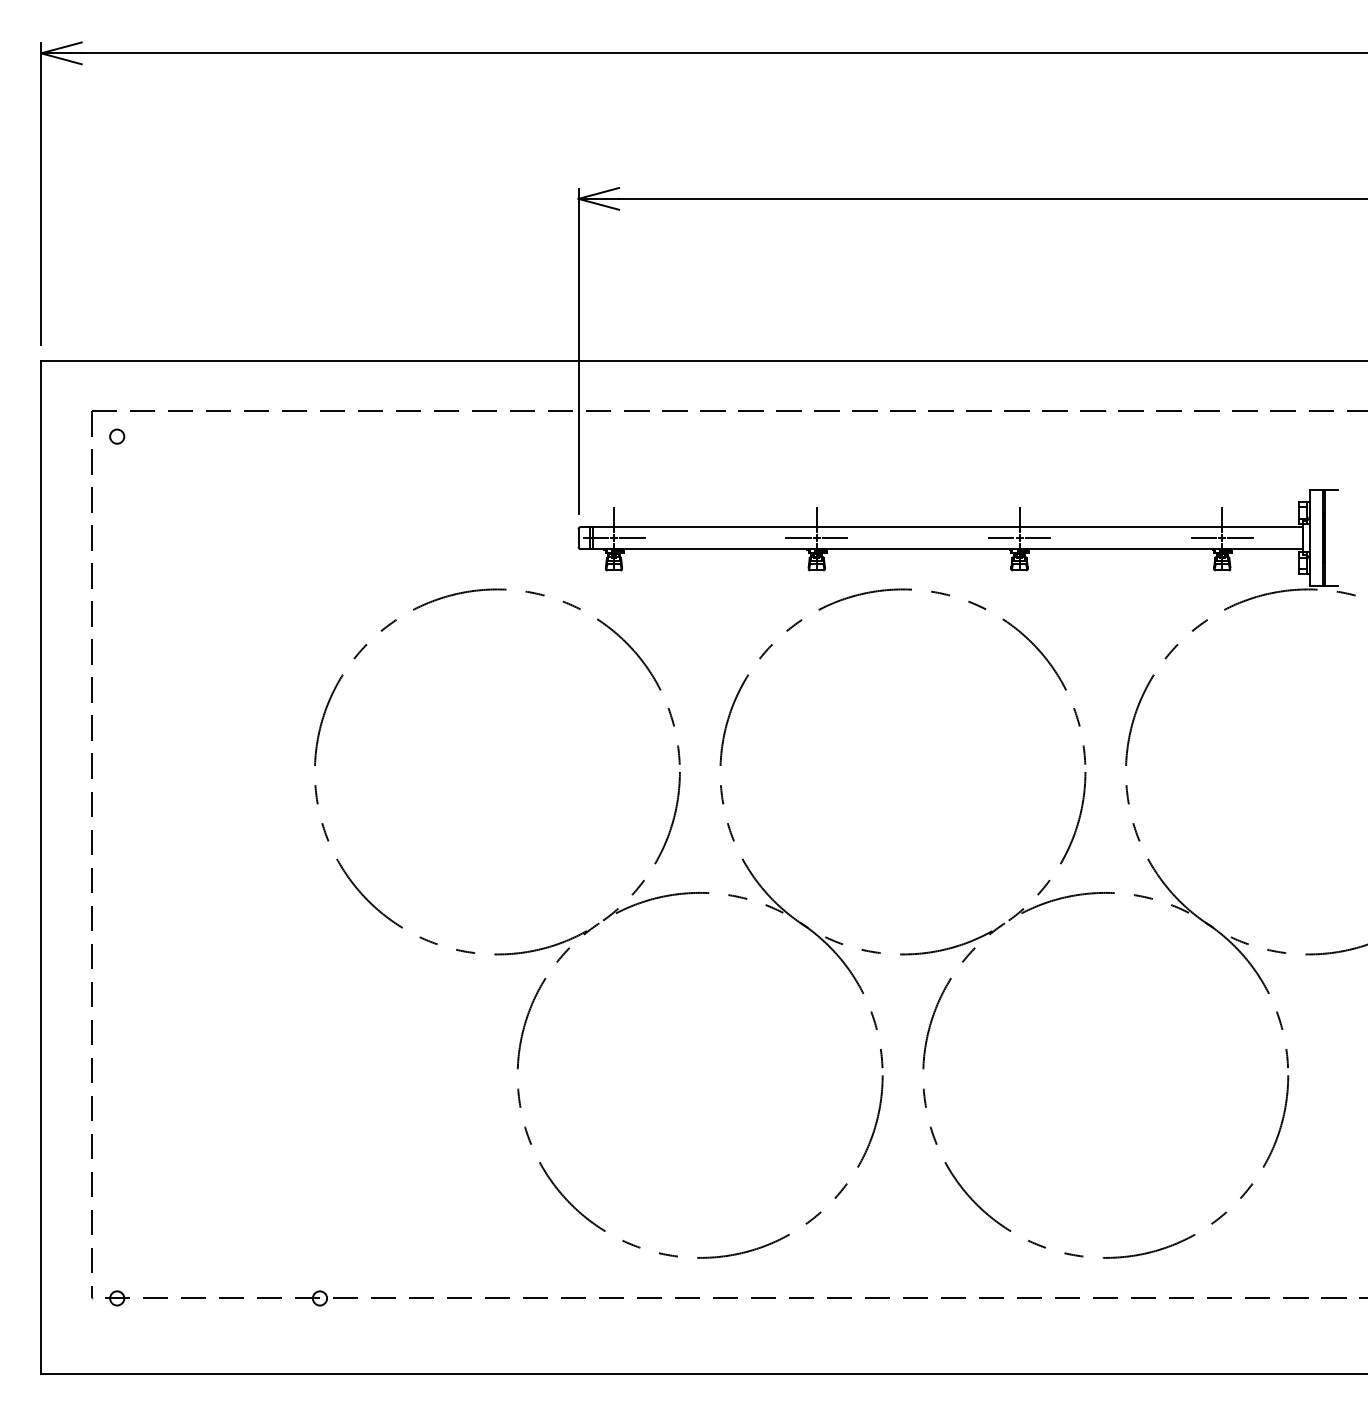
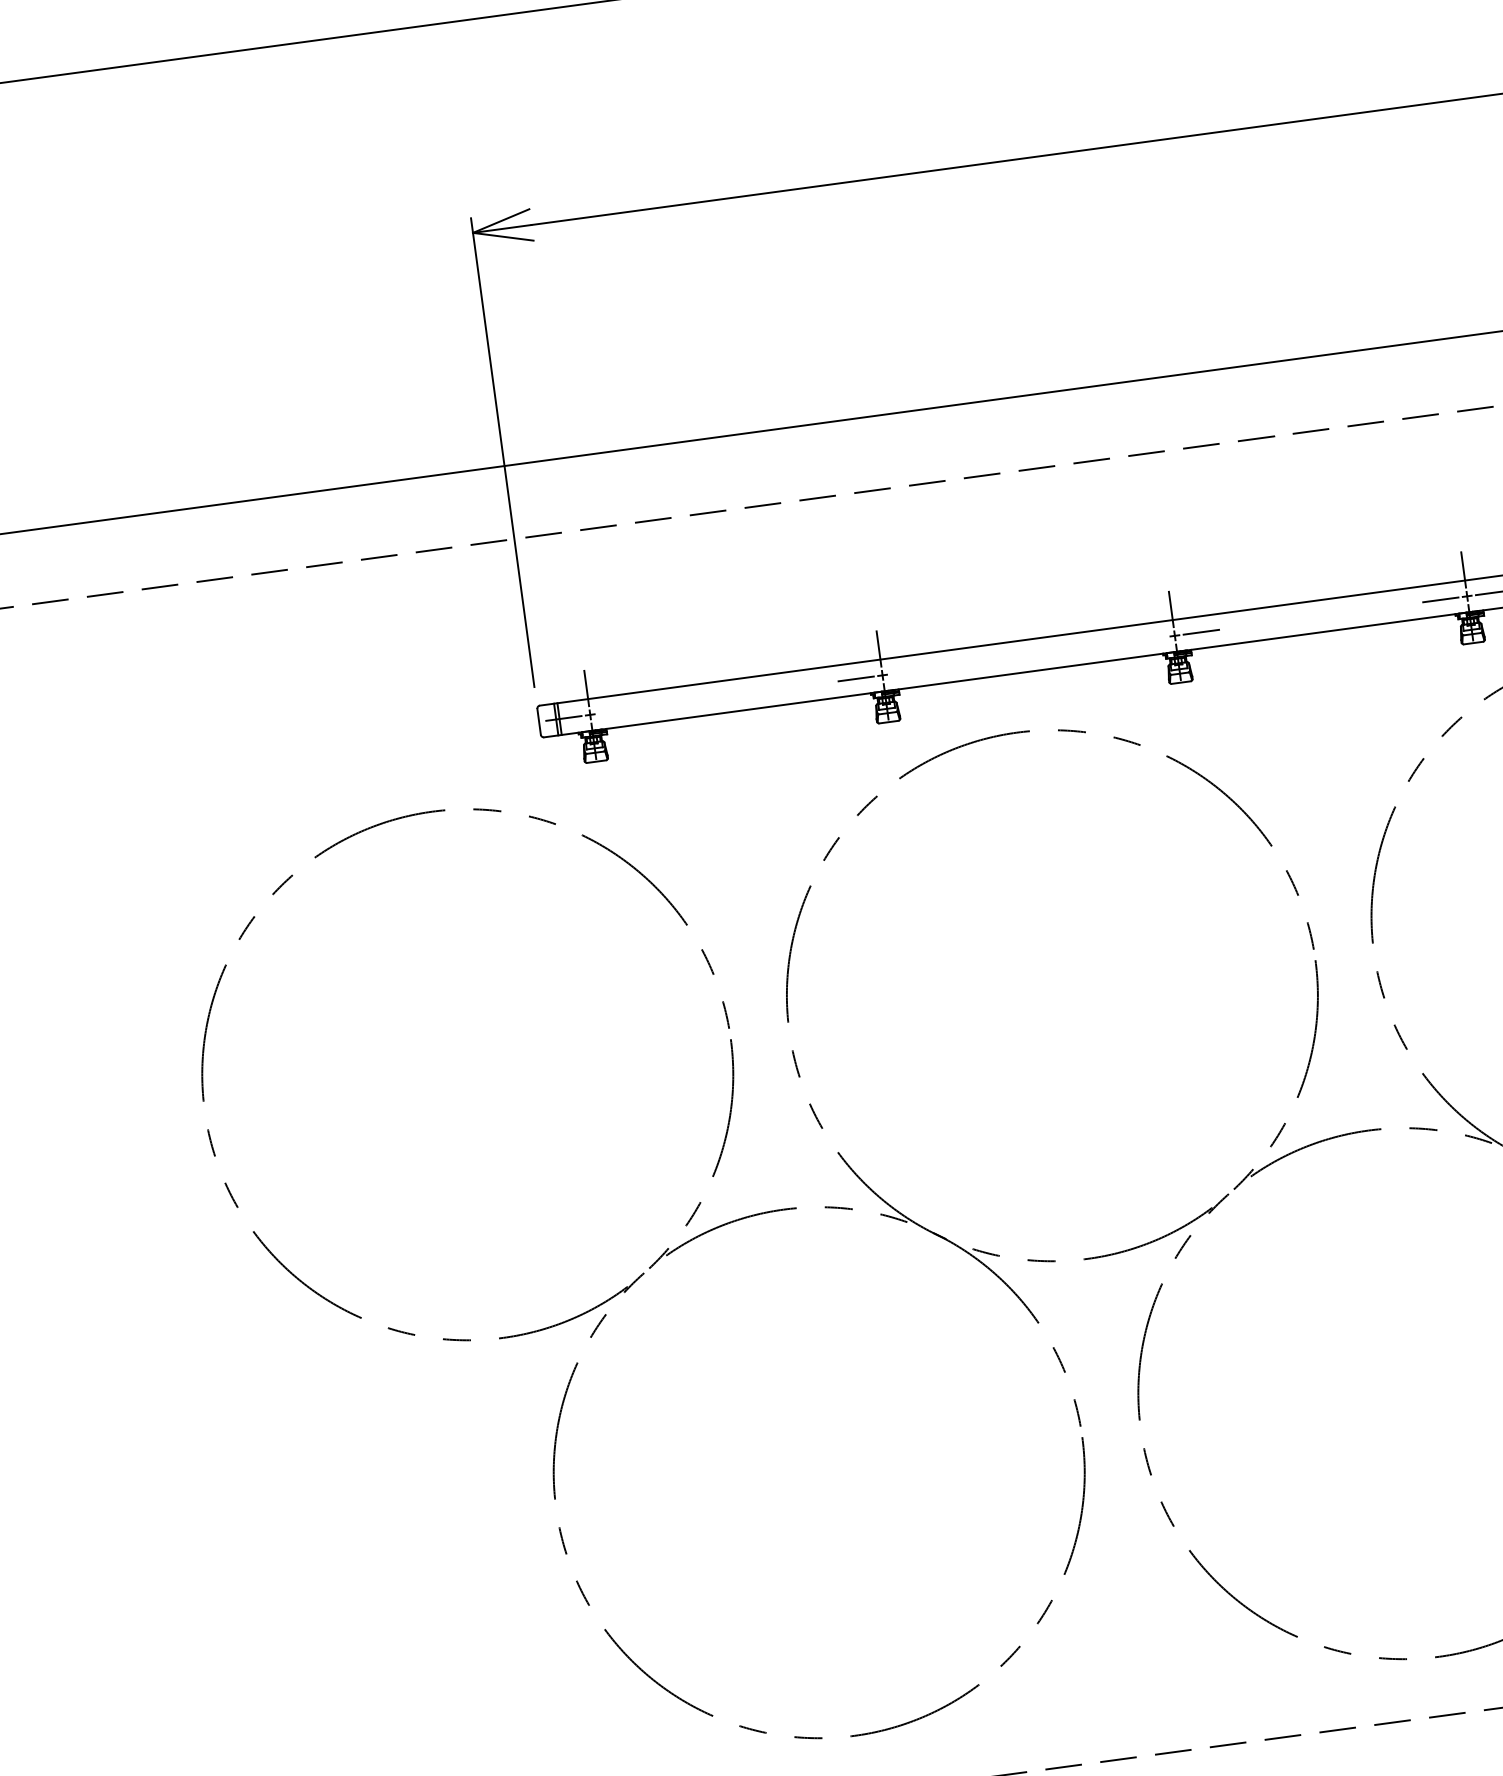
line: (632, 538) -> (617, 711), removed
line: (834, 538) -> (908, 672), removed
line: (1001, 538) -> (1148, 640), removed

